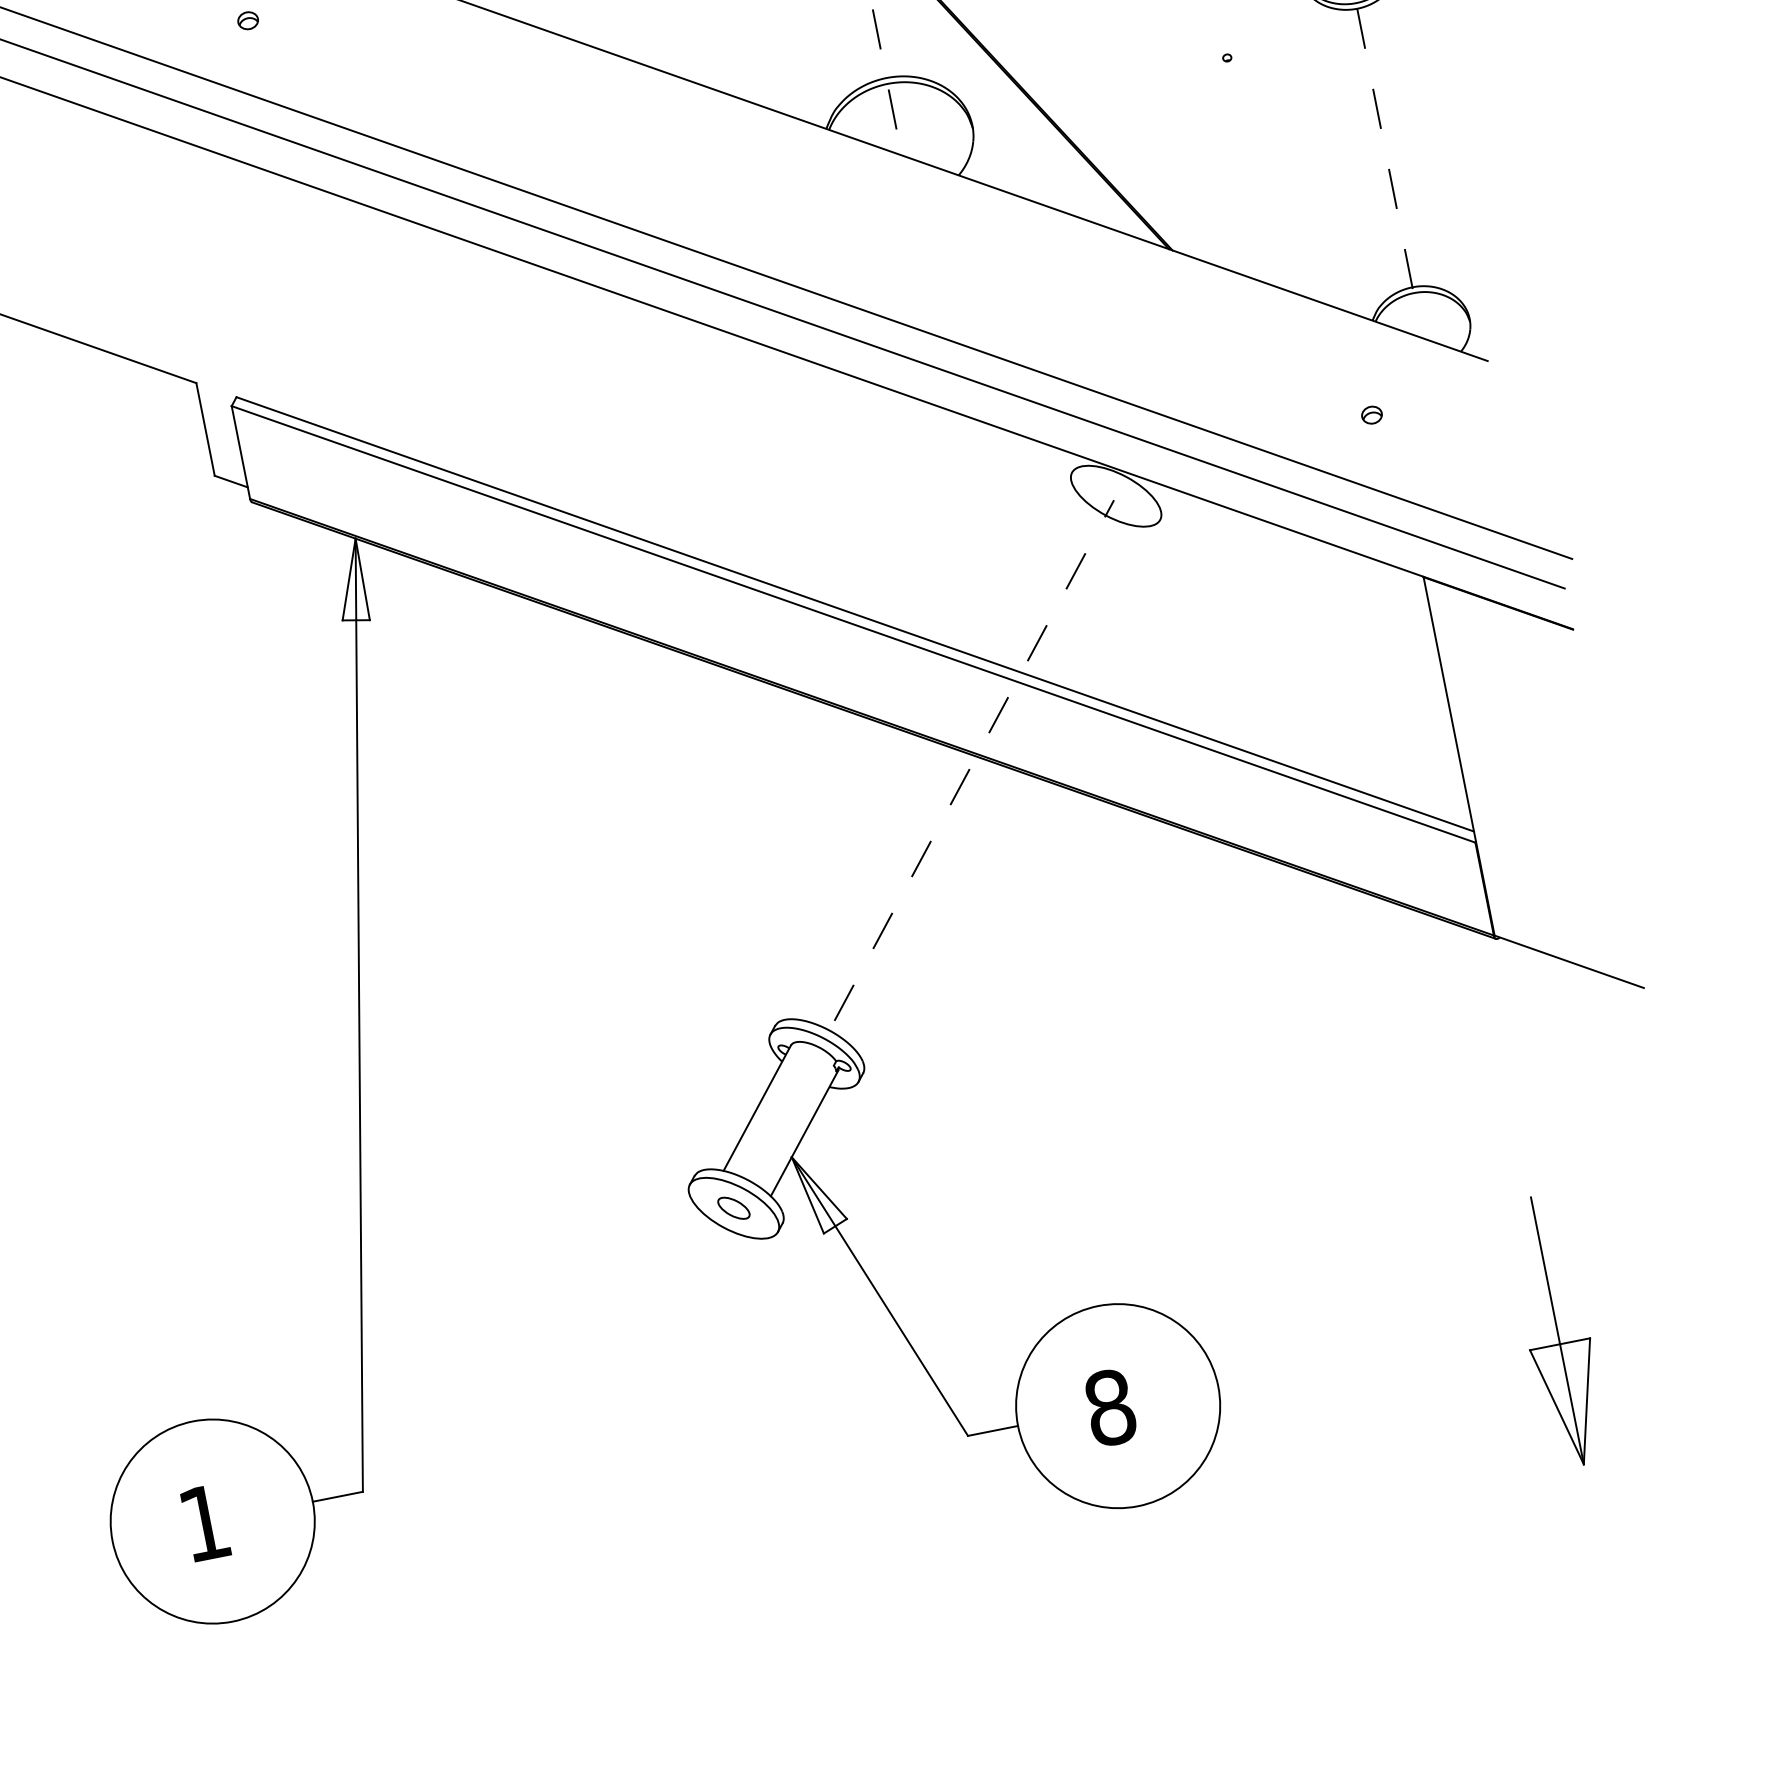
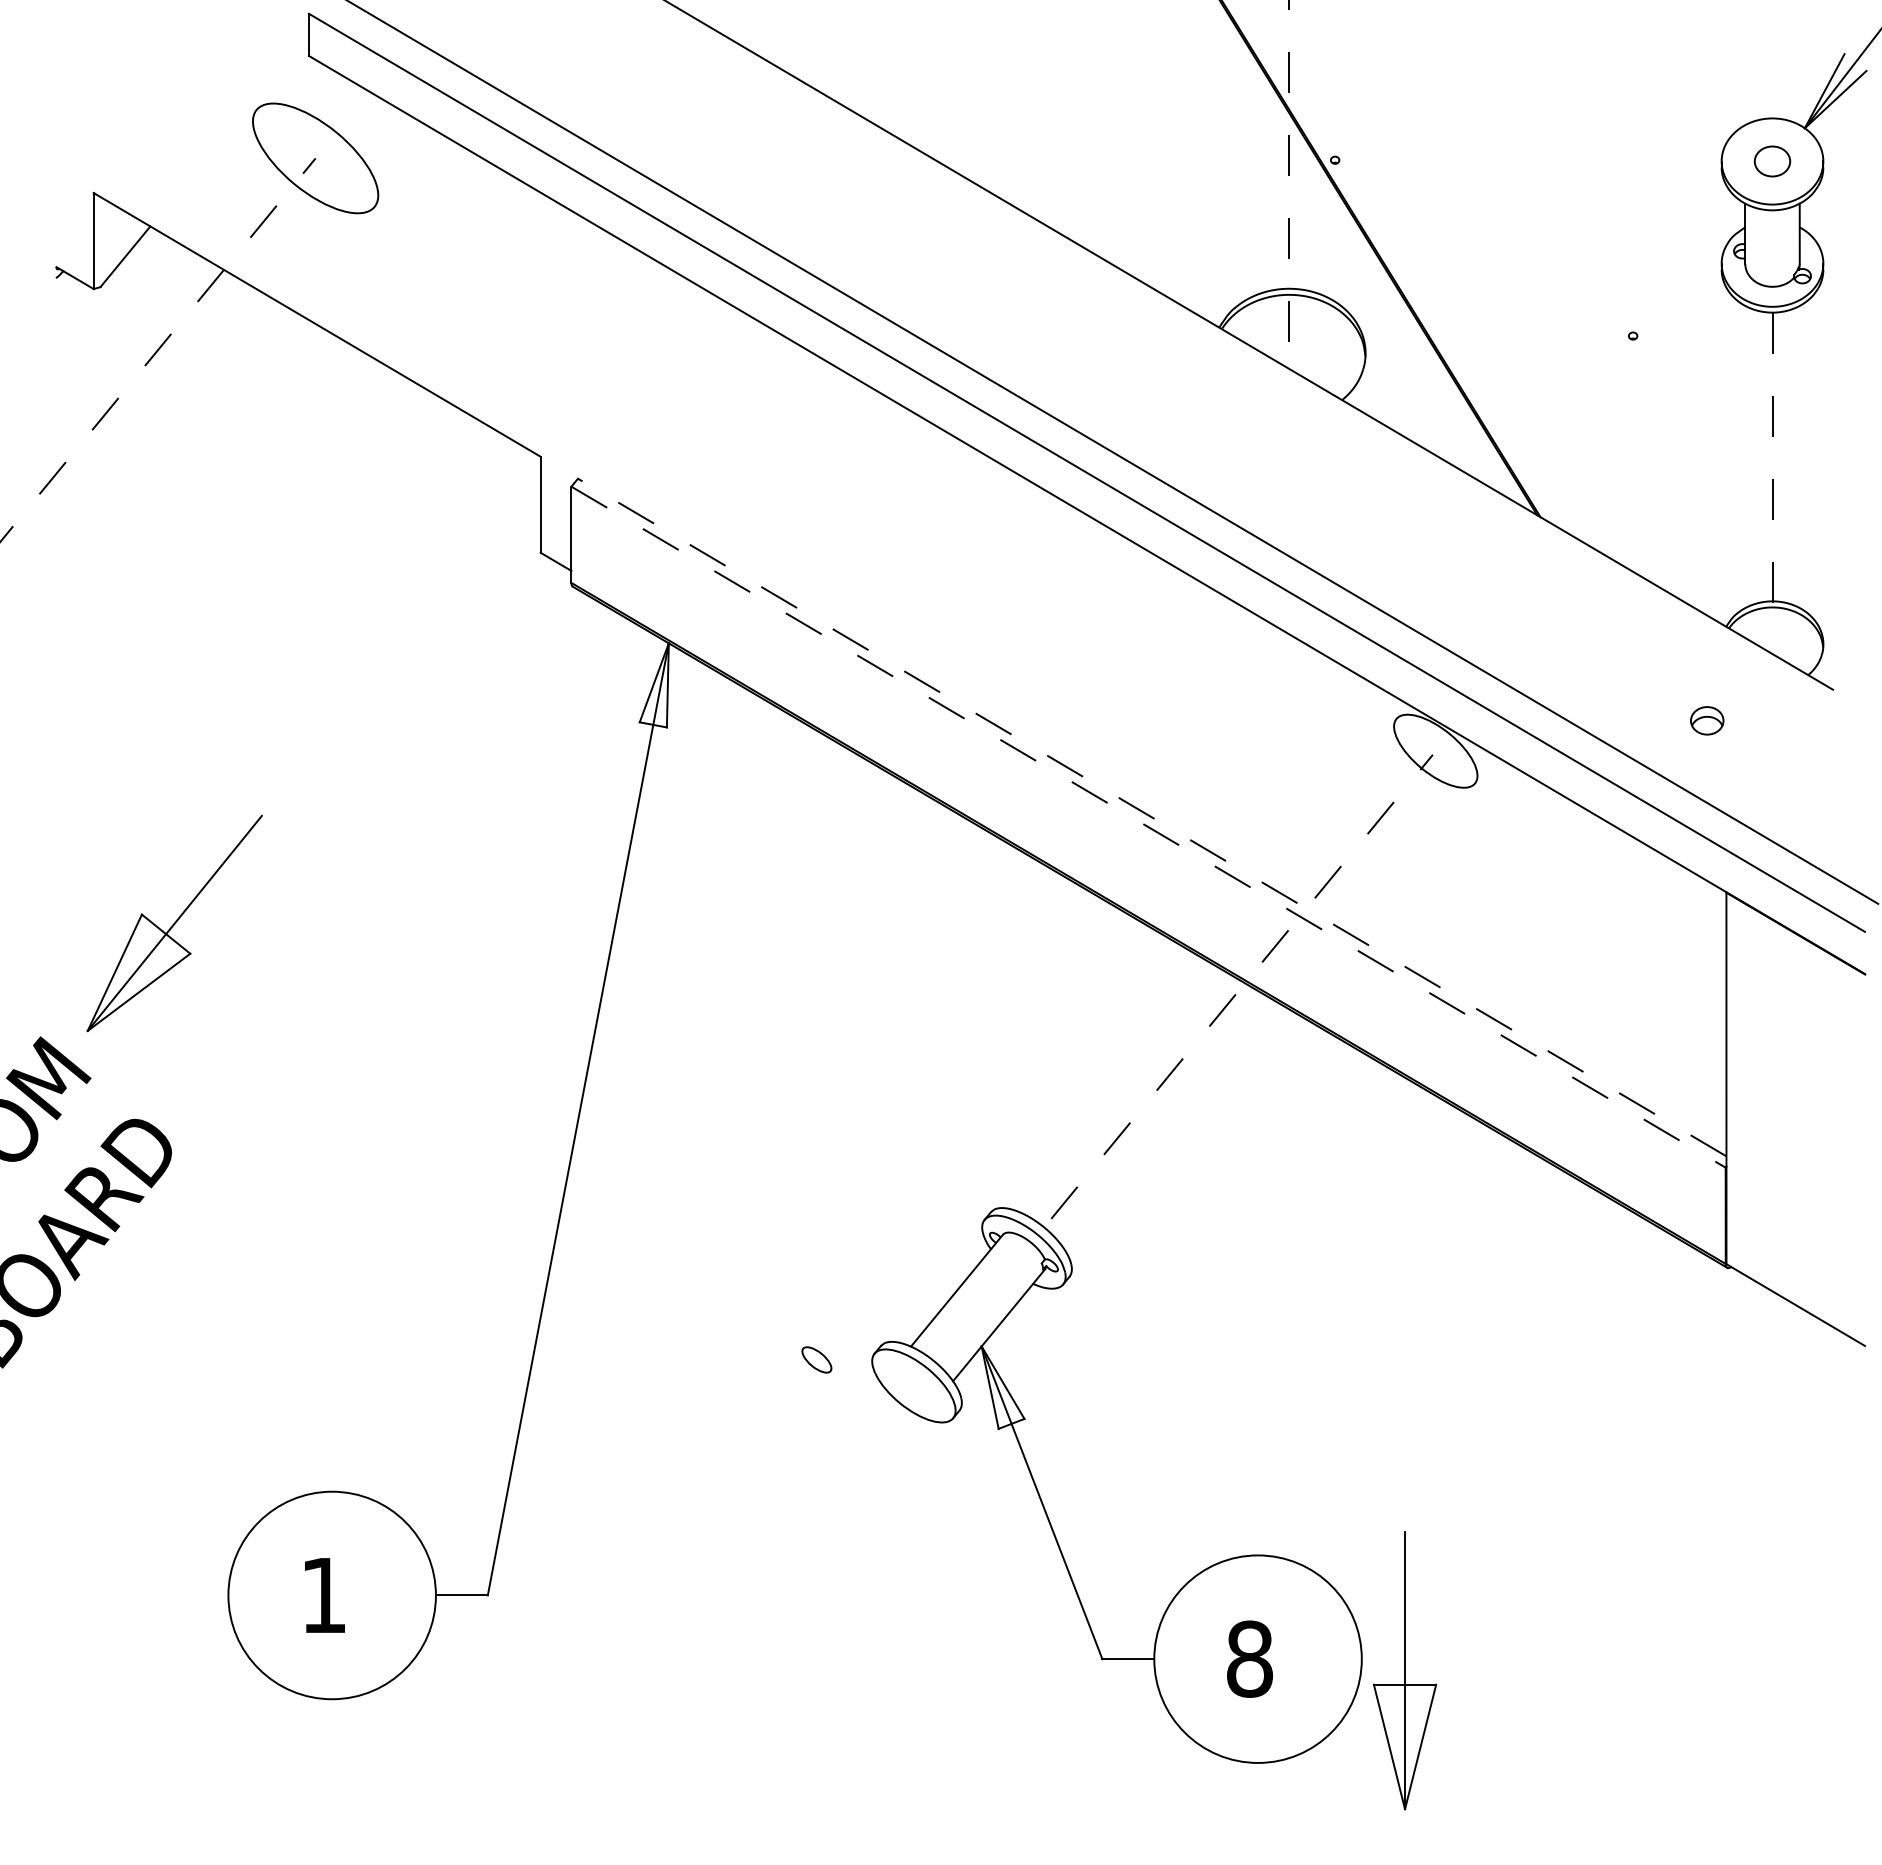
part: (247, 20) -> (663, 105), removed
part: (1371, 414) -> (1706, 720), size x1.6
line: (855, 614) -> (1152, 817), solid -> dashed
line: (853, 624) -> (1148, 827), solid -> dashed
part: (733, 1207) -> (816, 1359), moved
part: (1556, 1330) -> (1404, 1670), moved

